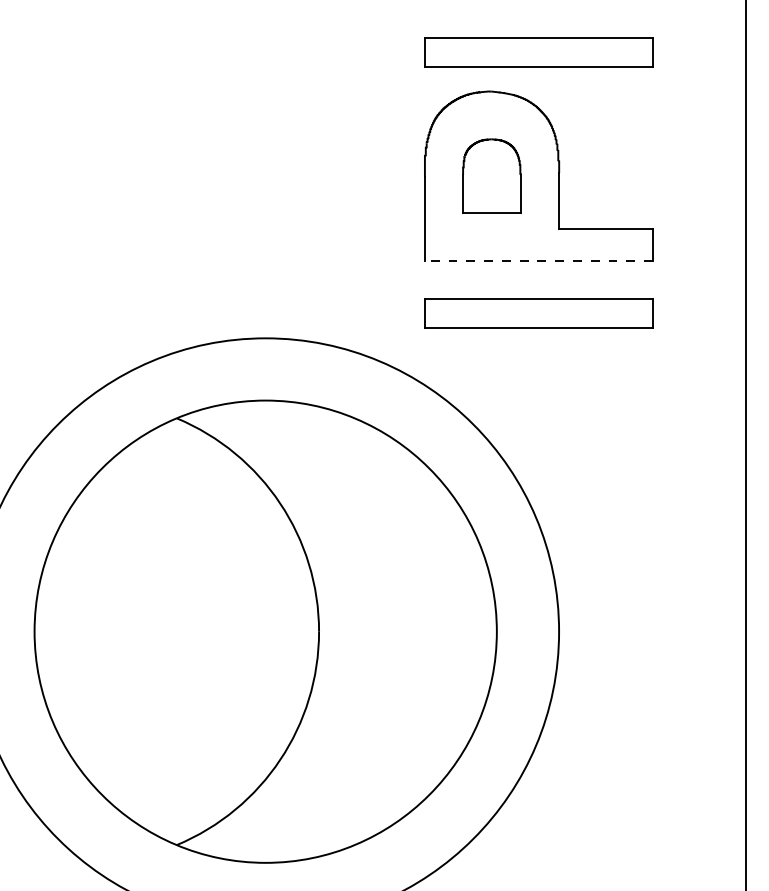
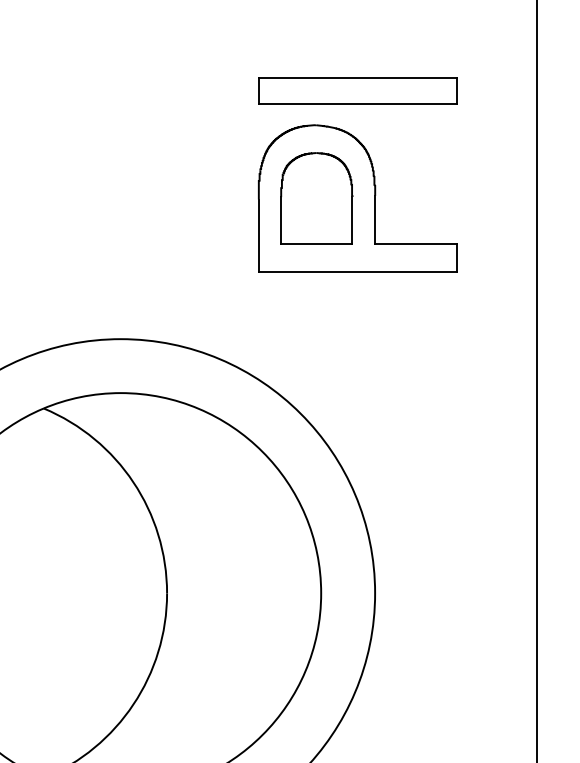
part: (491, 175) -> (316, 198), size x1.43
line: (538, 261) -> (357, 272), dashed -> solid
part: (538, 313) -> (357, 317), removed

